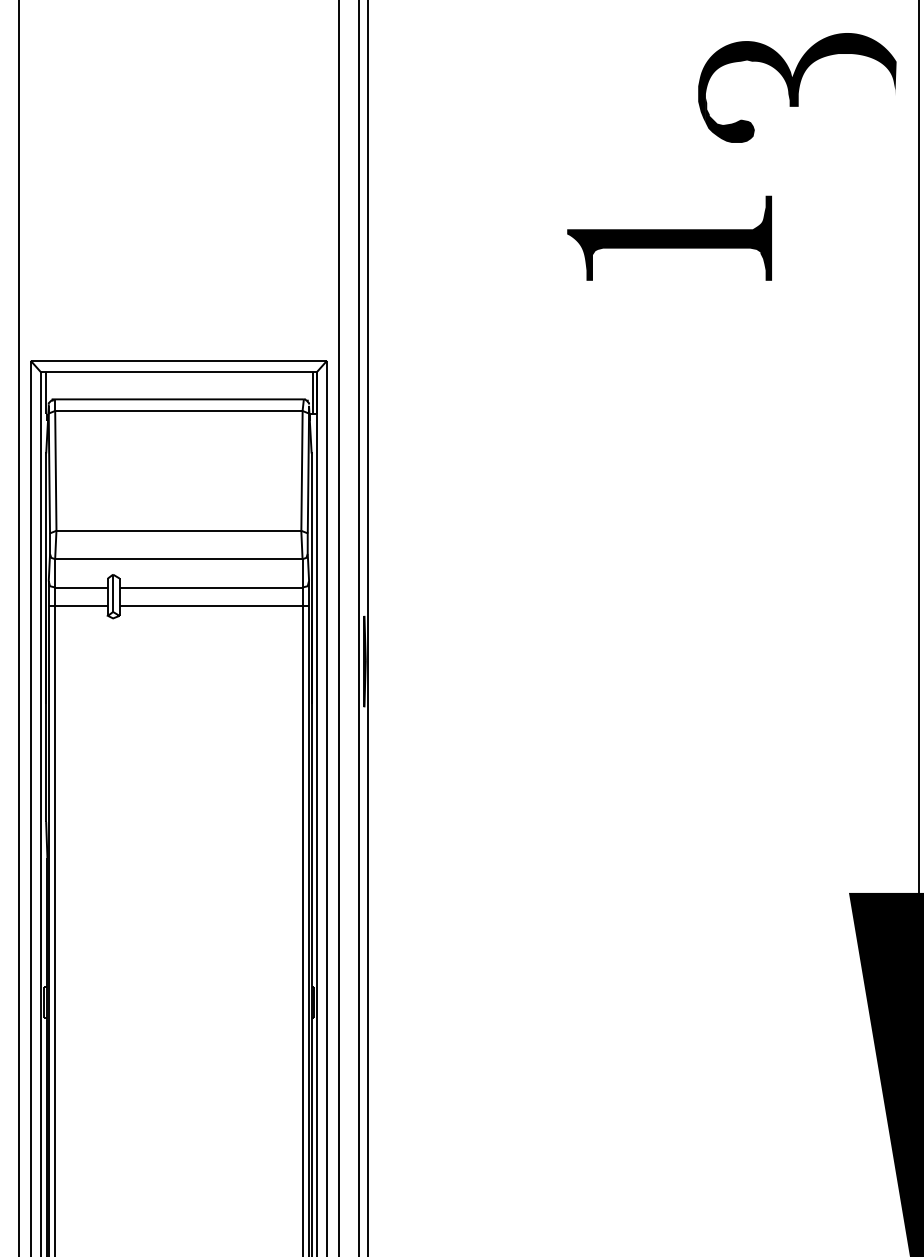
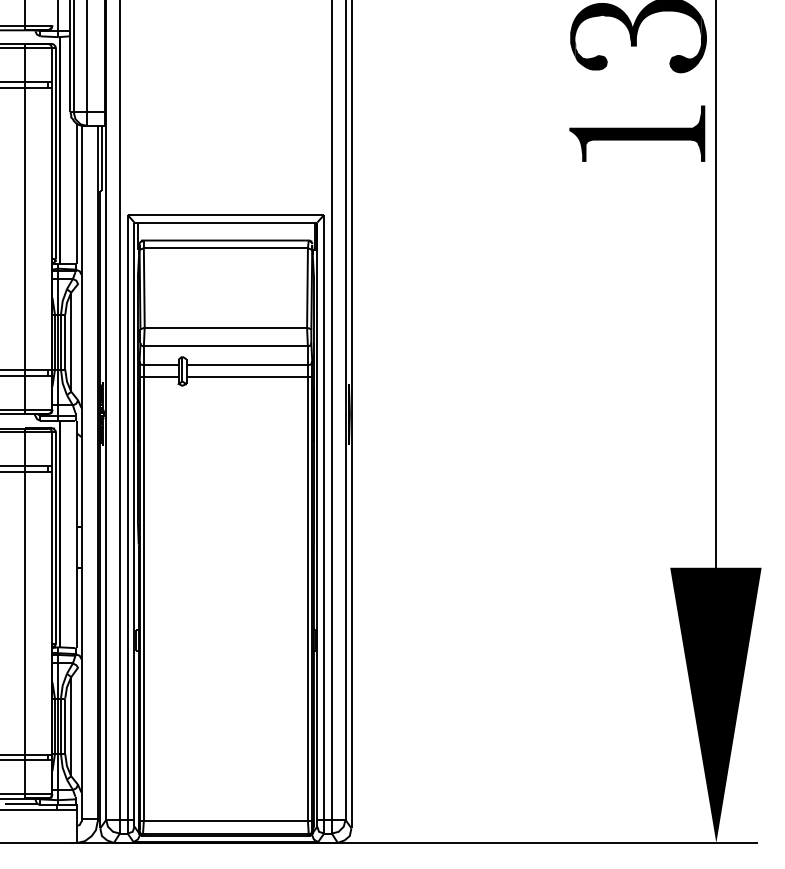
fill: (876, 103) -> (688, 44), added
part: (669, 237) -> (637, 133), moved

